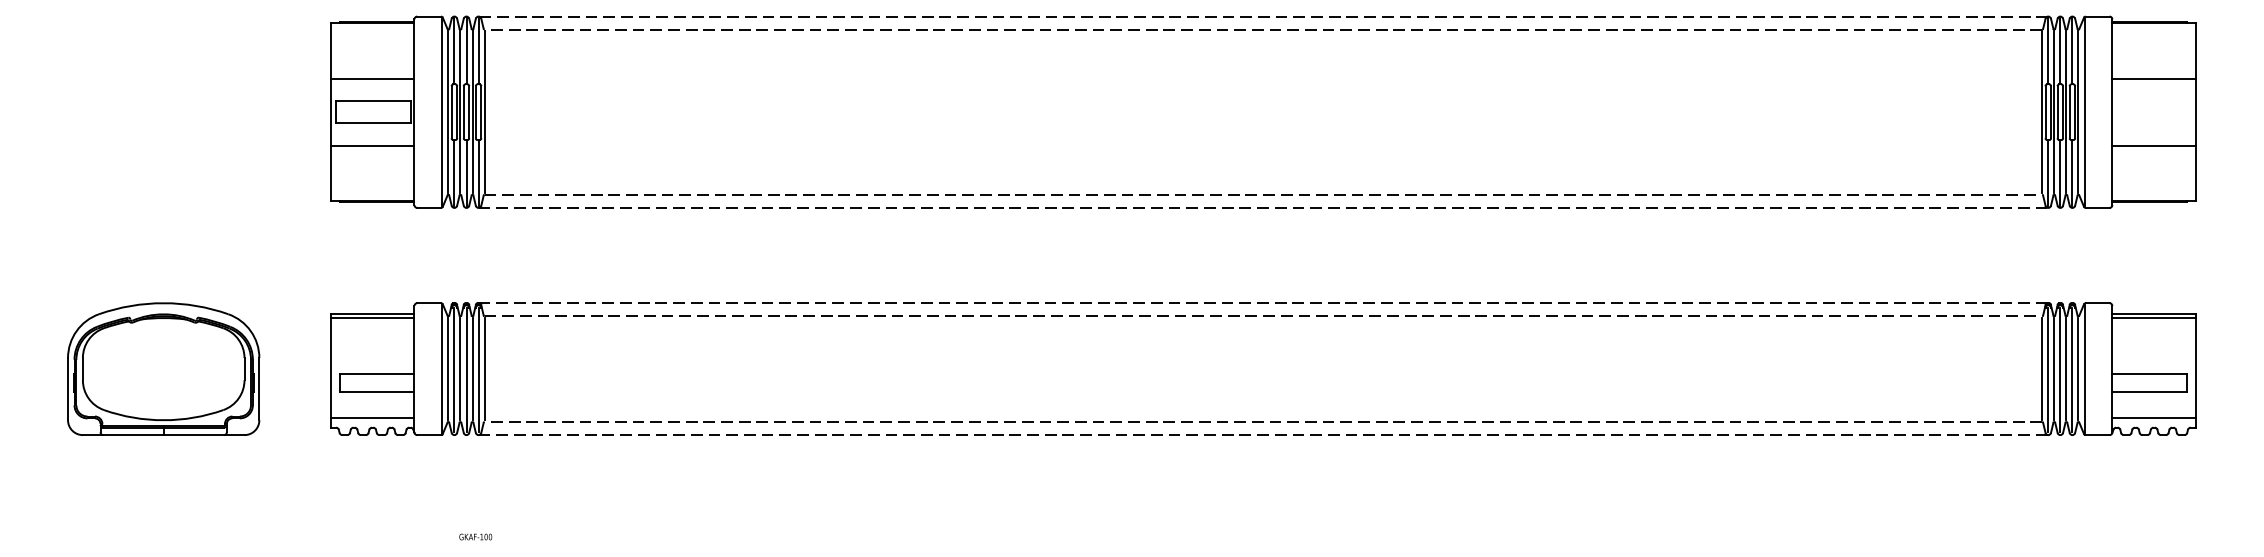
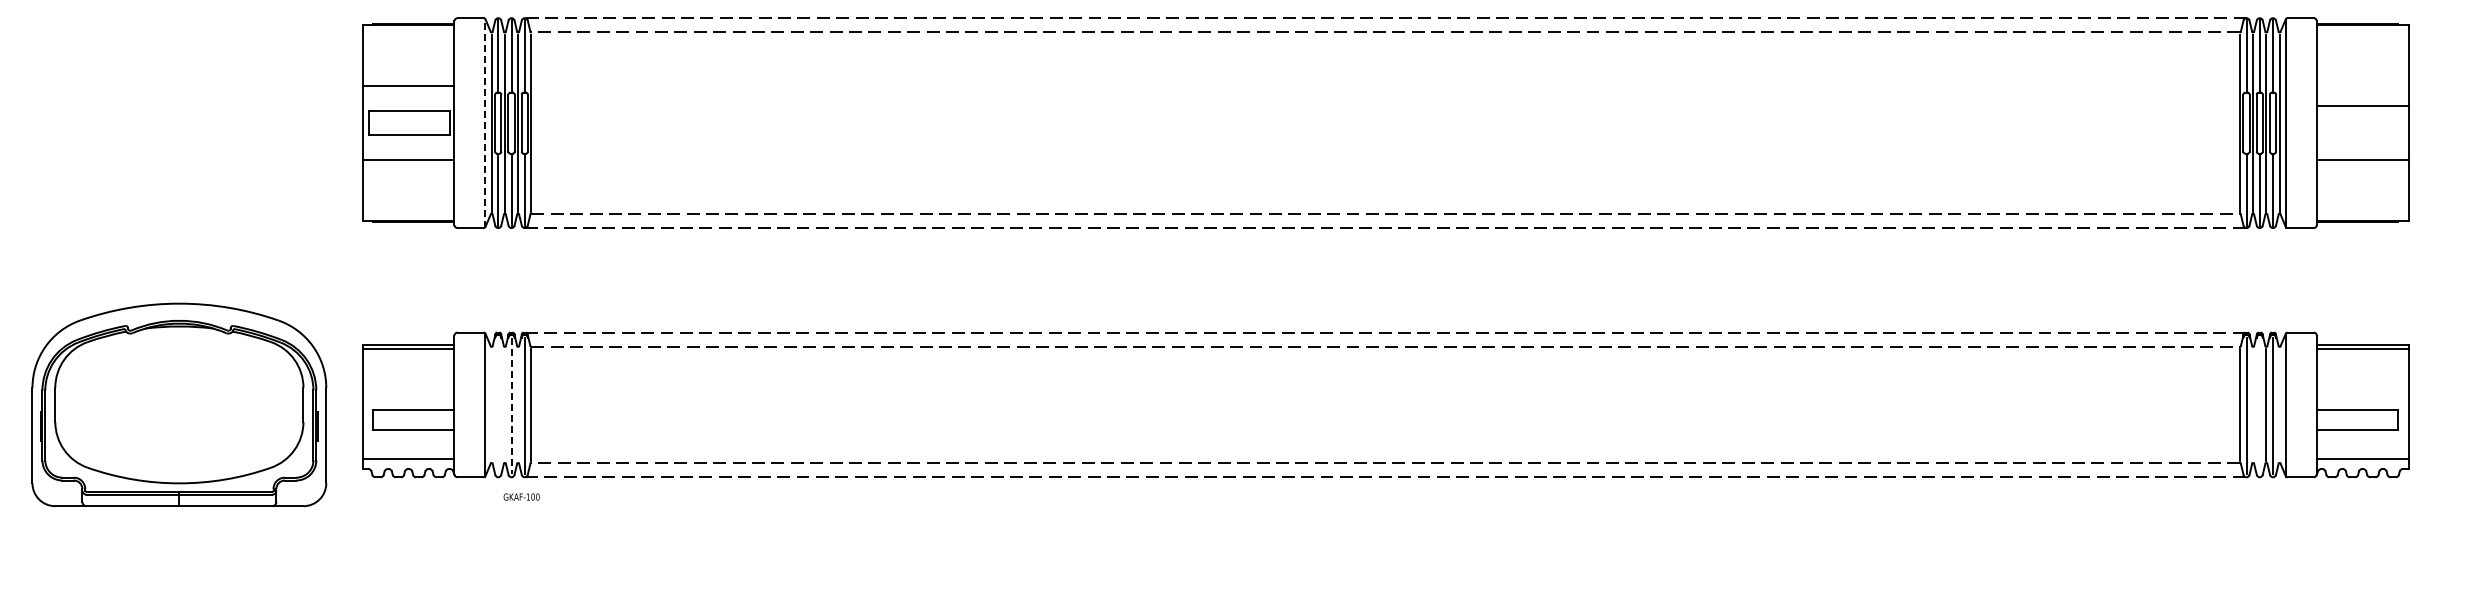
line: (2154, 78) -> (2362, 106), moved
line: (442, 112) -> (485, 123), solid -> dashed
part: (163, 368) -> (179, 404), size x1.4
line: (448, 368) -> (491, 404), removed
line: (460, 368) -> (504, 404), removed
line: (472, 368) -> (518, 404), removed
line: (2054, 368) -> (2253, 404), removed
line: (2078, 368) -> (2279, 404), removed
line: (454, 369) -> (498, 405), removed
line: (2060, 369) -> (2259, 405), removed
line: (466, 370) -> (511, 406), solid -> dashed
text: (475, 536) -> (521, 496), moved

